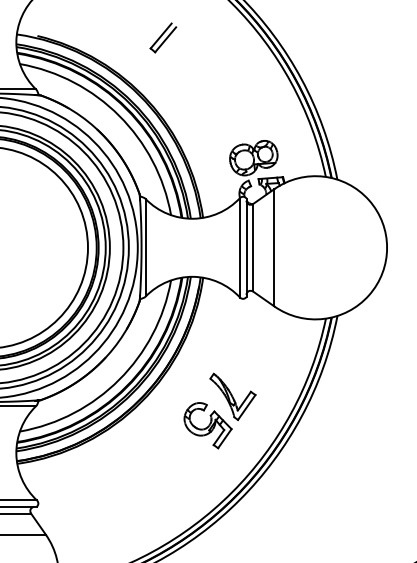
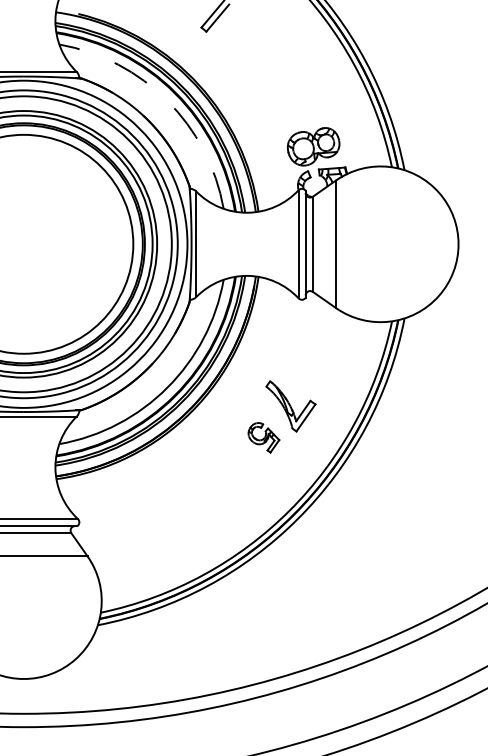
arc: (119, 115) -> (167, 100), solid -> dashed
part: (207, 425) -> (263, 437), size x0.6

